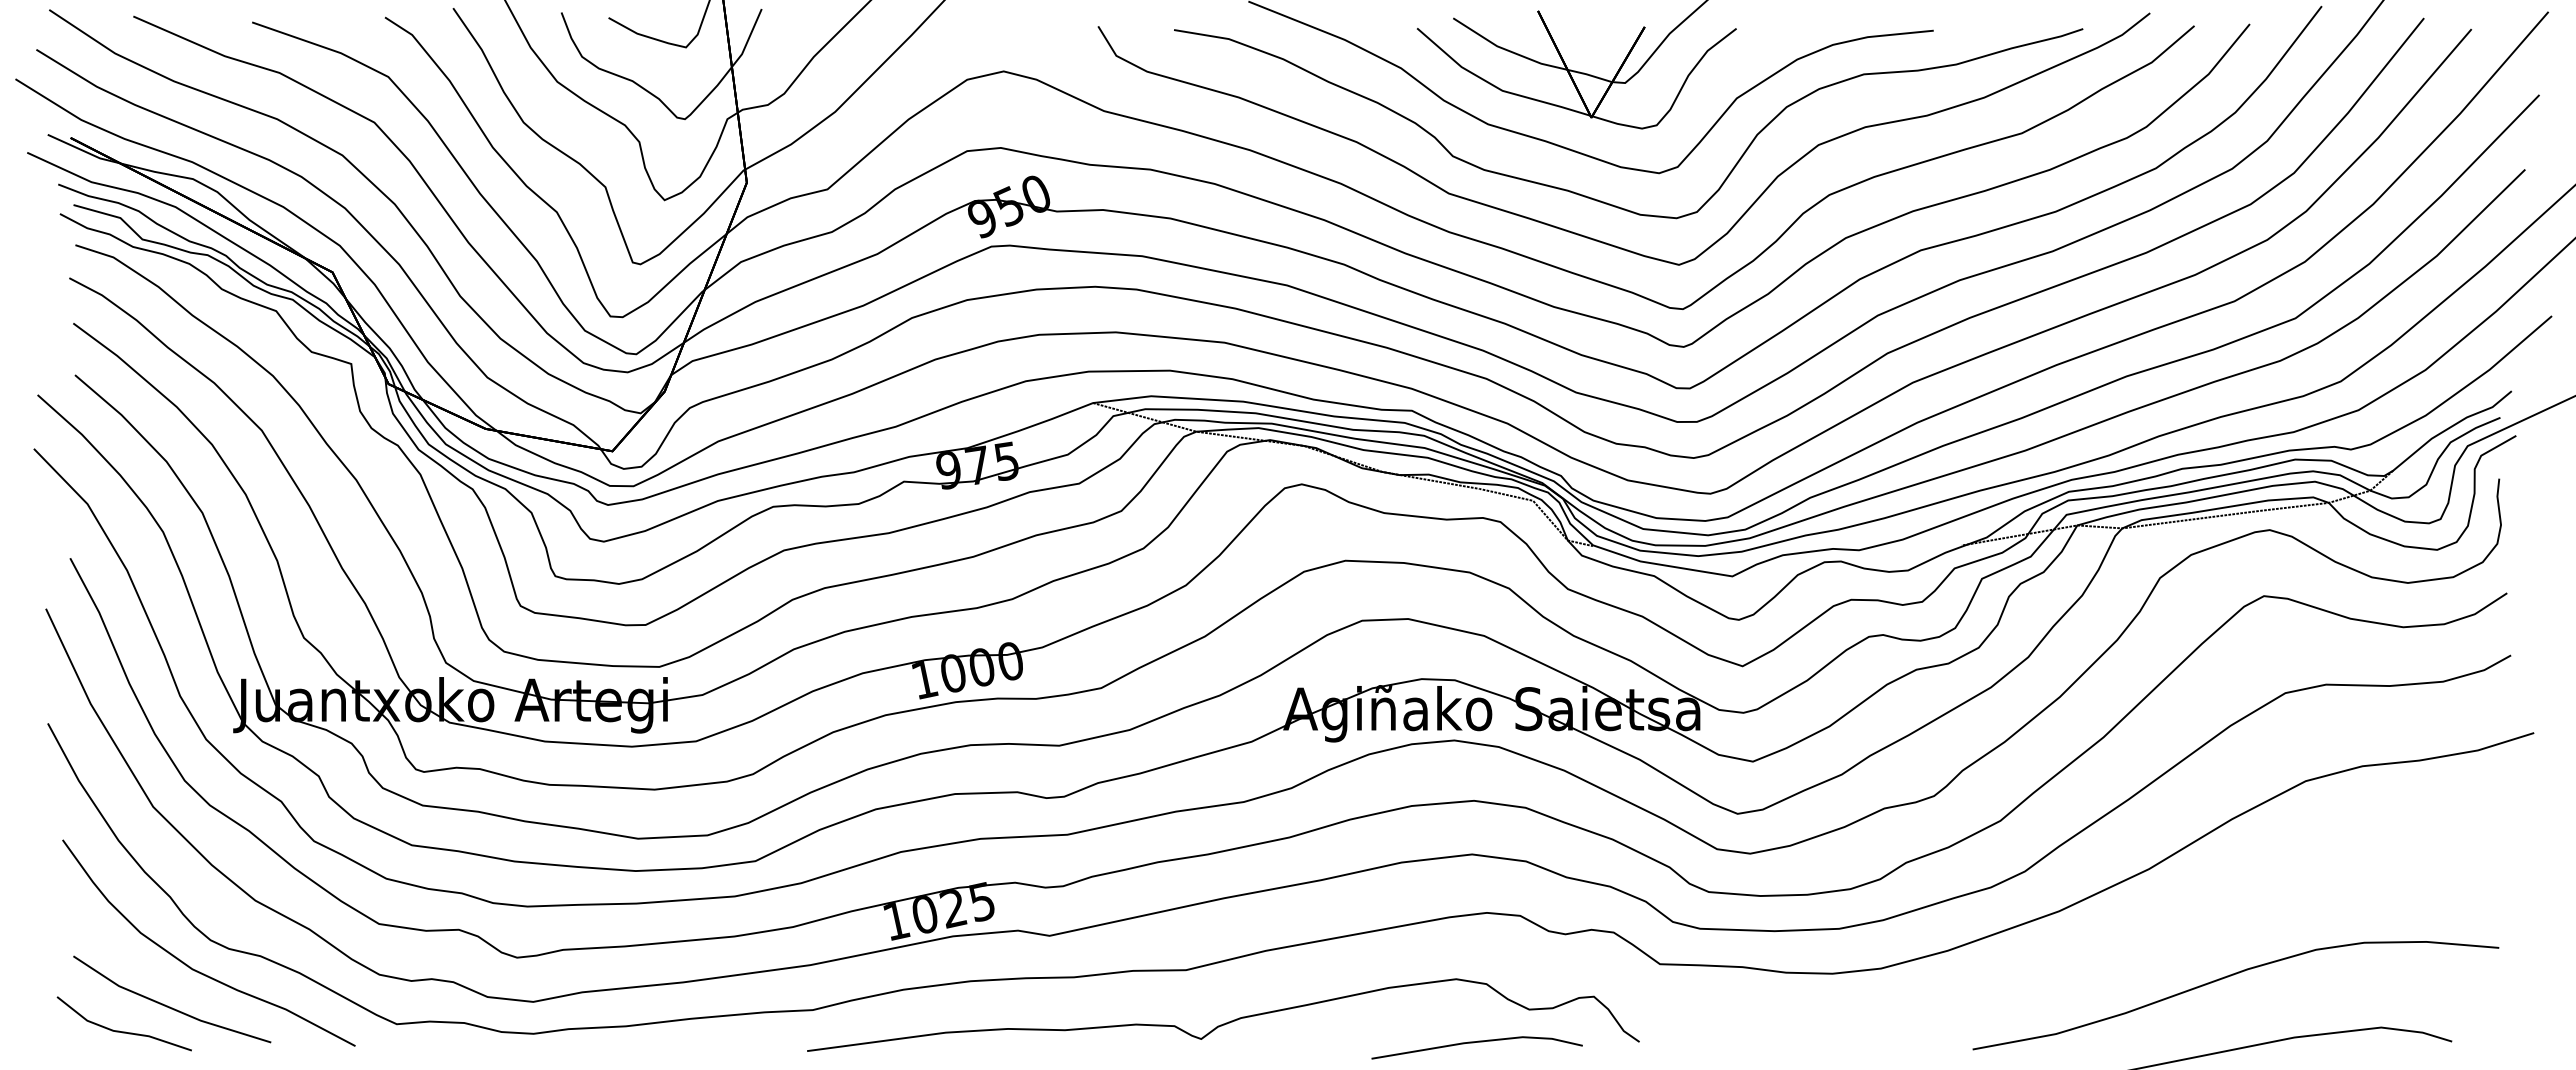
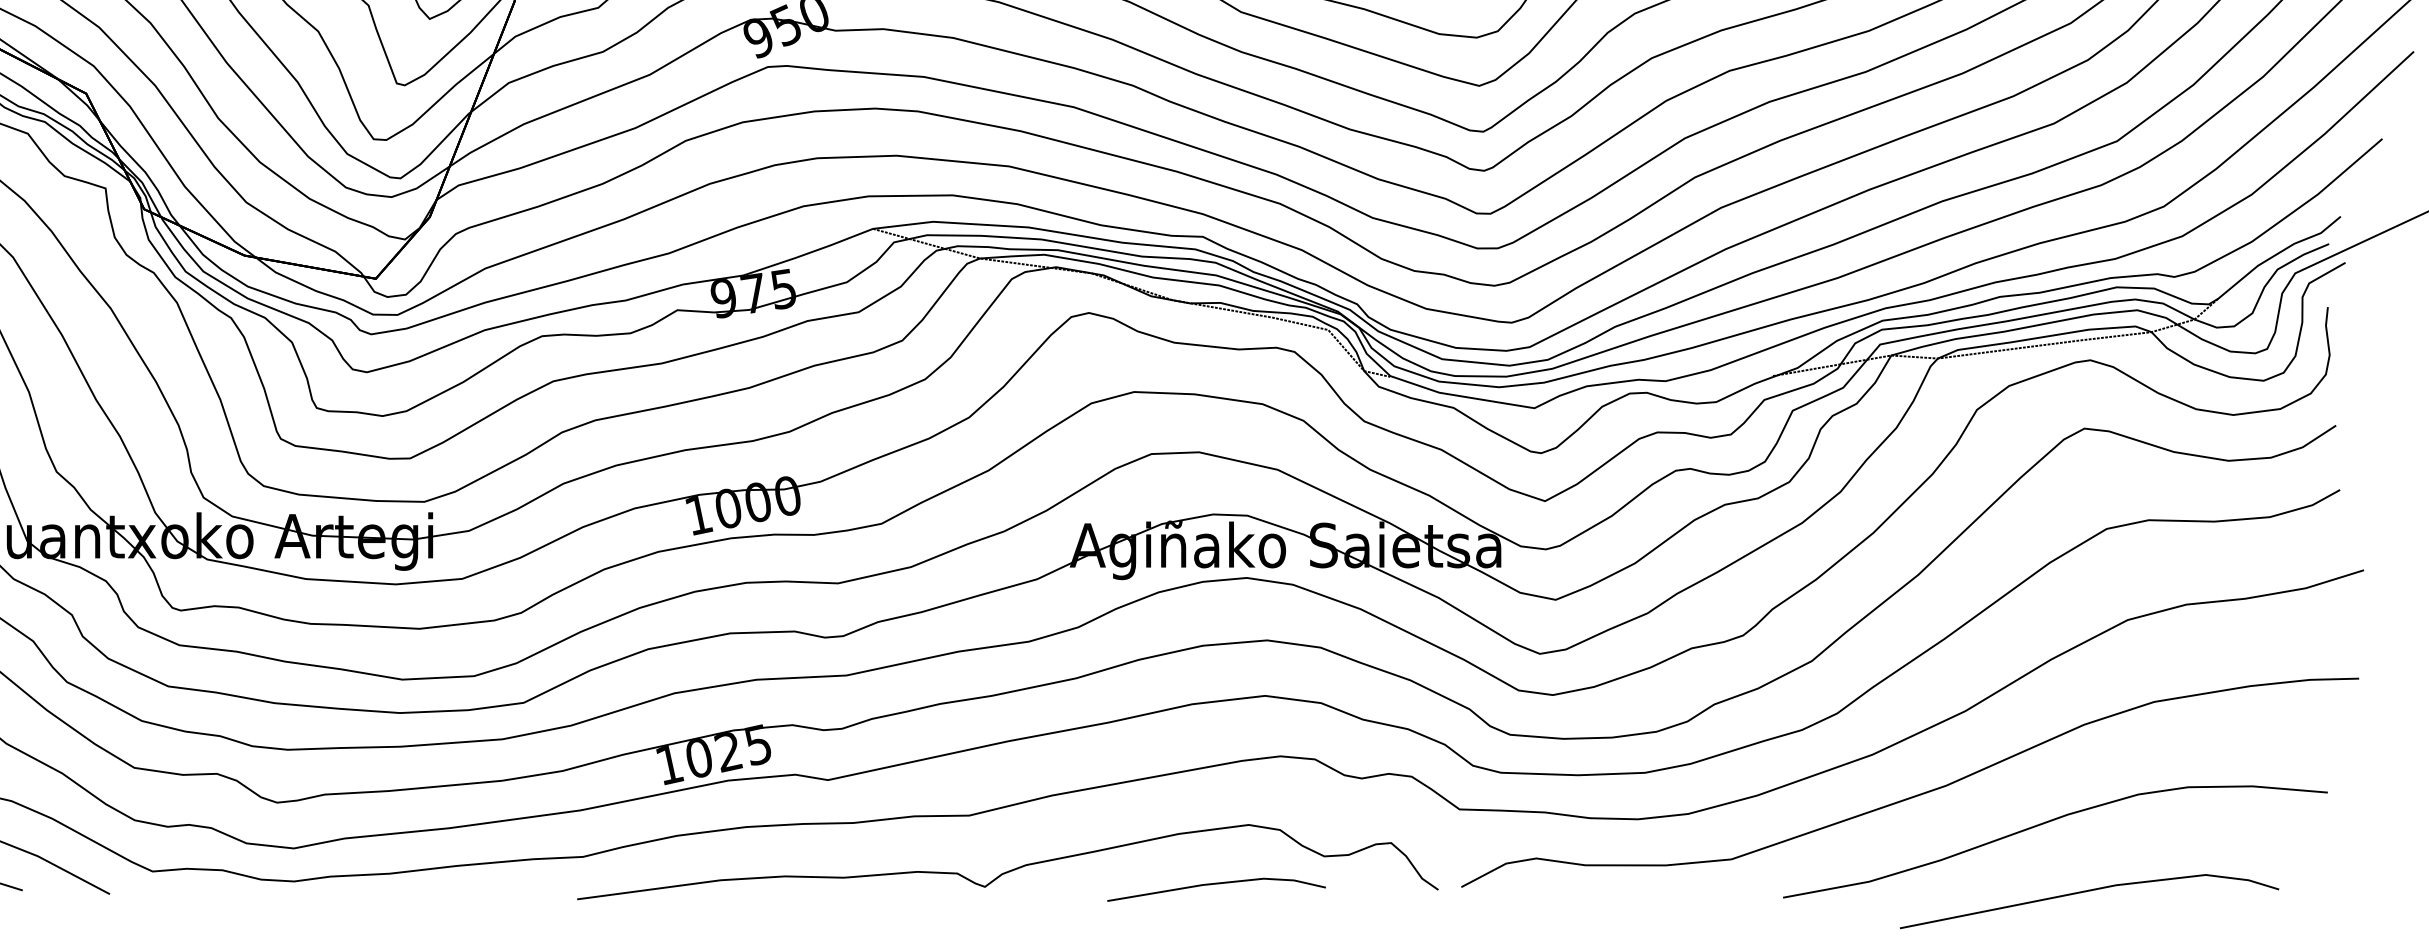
curve: (2099, 950) -> (1914, 795), added
line: (1474, 1043) -> (1213, 885), moved

